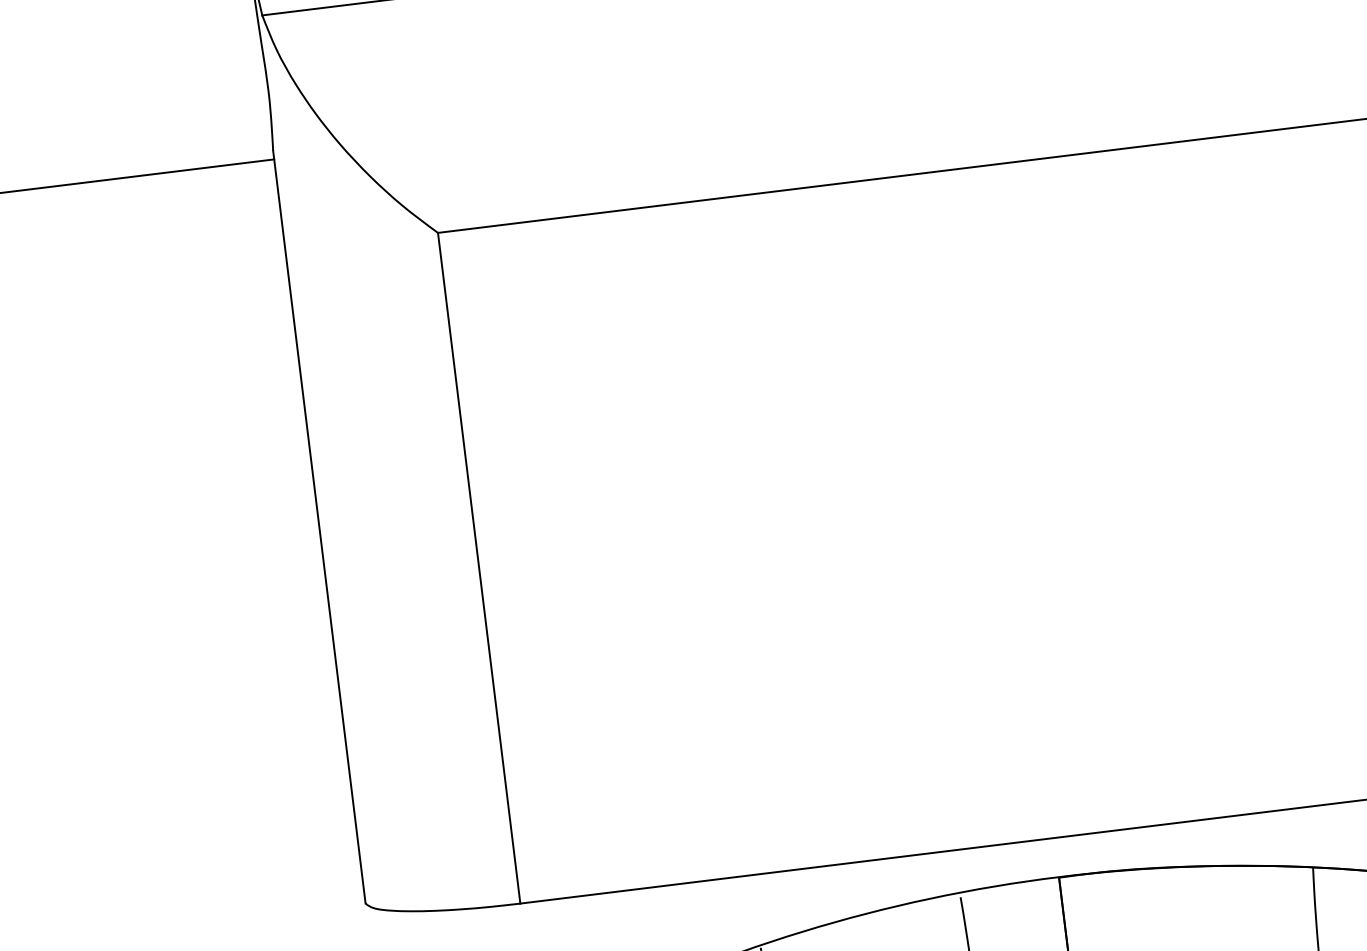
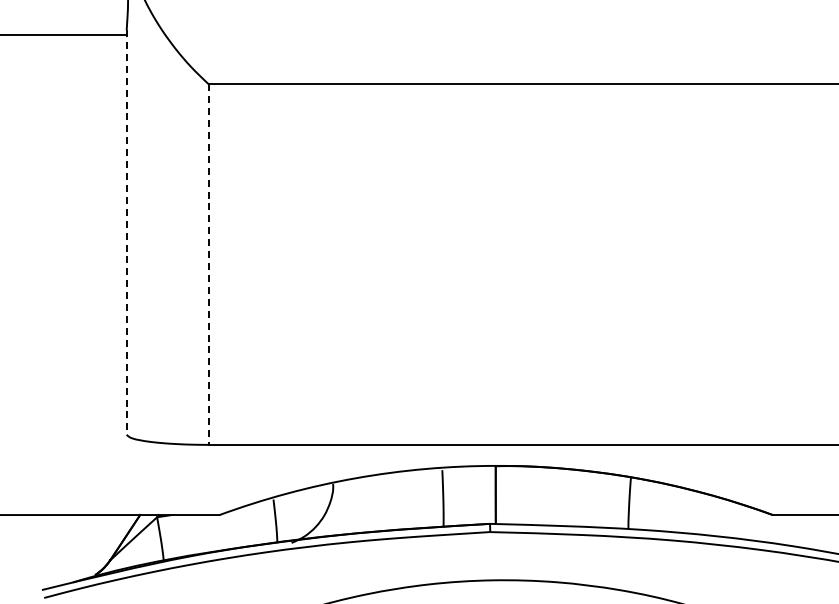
line: (319, 527) -> (126, 232), solid -> dashed
line: (479, 570) -> (208, 265), solid -> dashed

